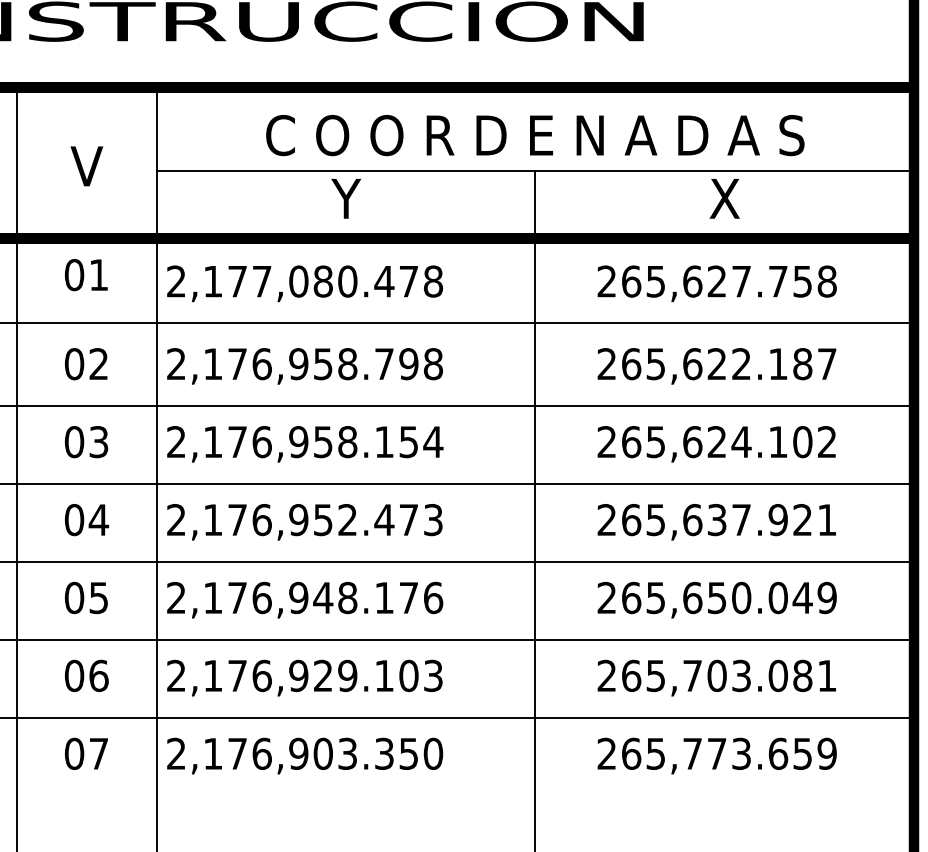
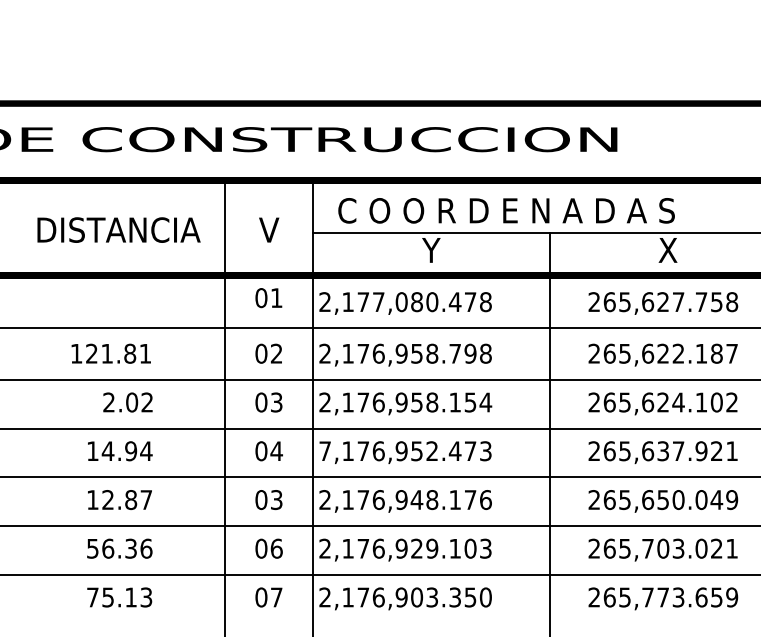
text: (535, 135) -> (506, 210), moved
text: (175, 518) -> (324, 450), 2,176,952.473 -> 7,176,952.473
text: (98, 597) -> (276, 499), 05 -> 03
text: (802, 675) -> (716, 548), 265,703.081 -> 265,703.021

